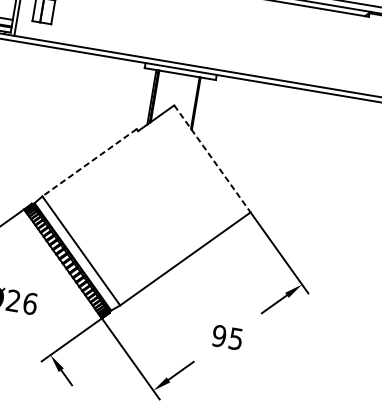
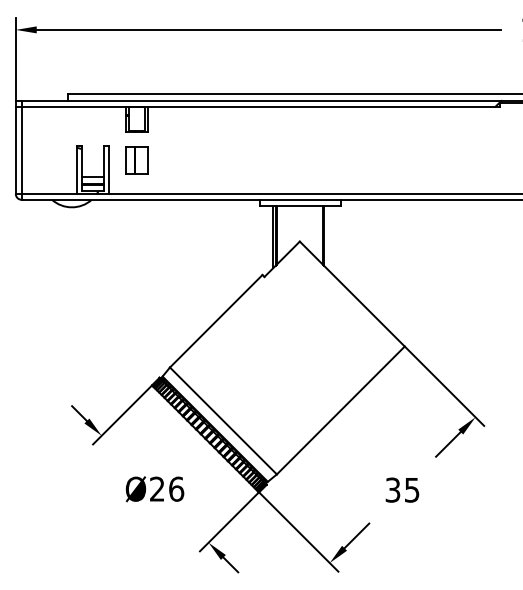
line: (212, 159) -> (352, 294), dashed -> solid
line: (88, 162) -> (215, 321), dashed -> solid
text: (218, 335) -> (392, 489), 95 -> 35

